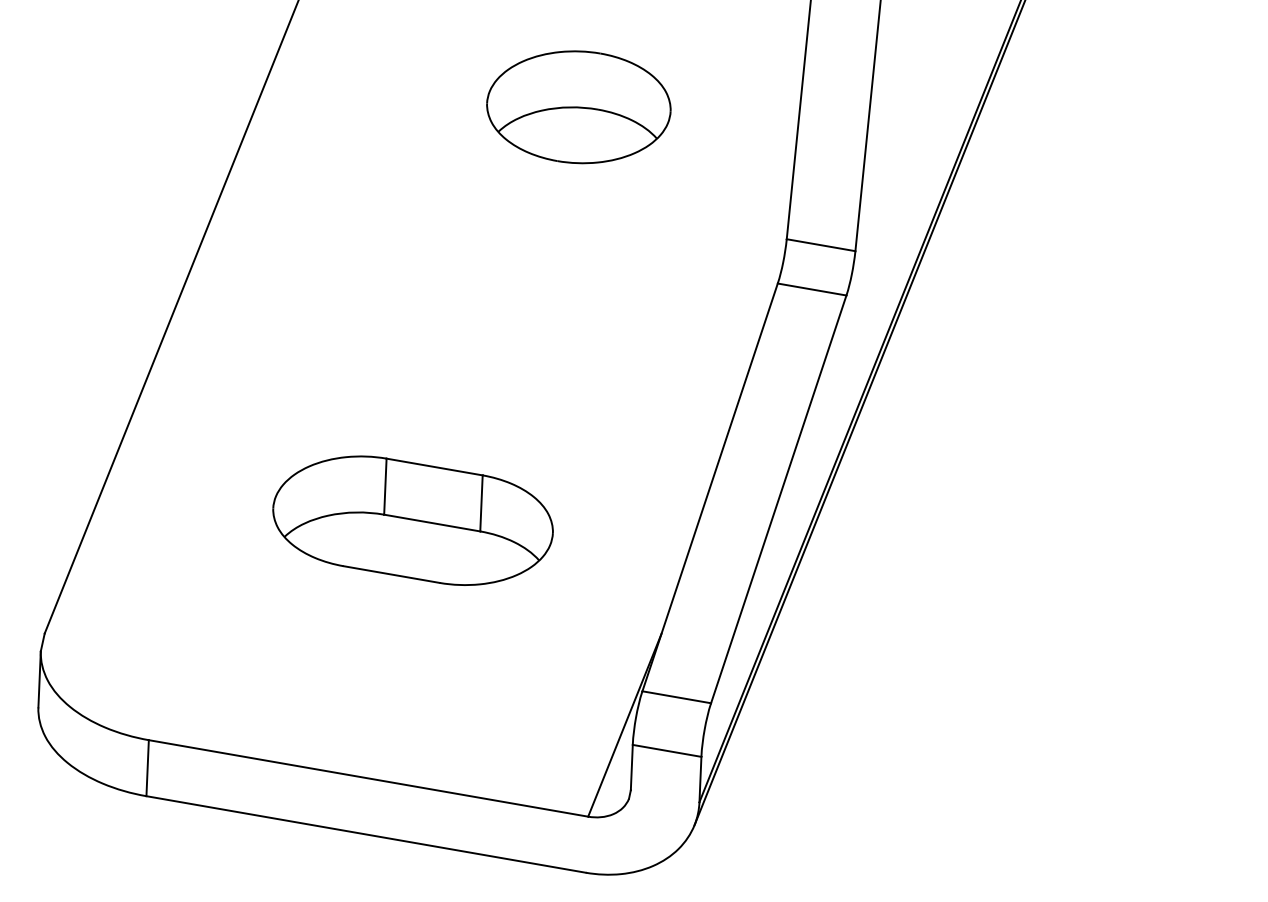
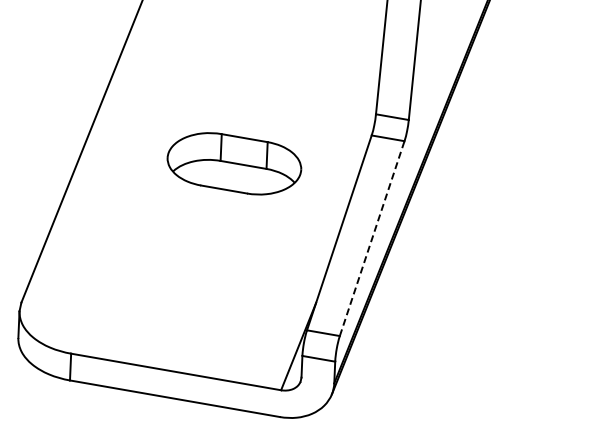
part: (578, 105) -> (276, 50), removed
line: (779, 499) -> (372, 238), solid -> dashed
part: (413, 520) -> (234, 163), moved

